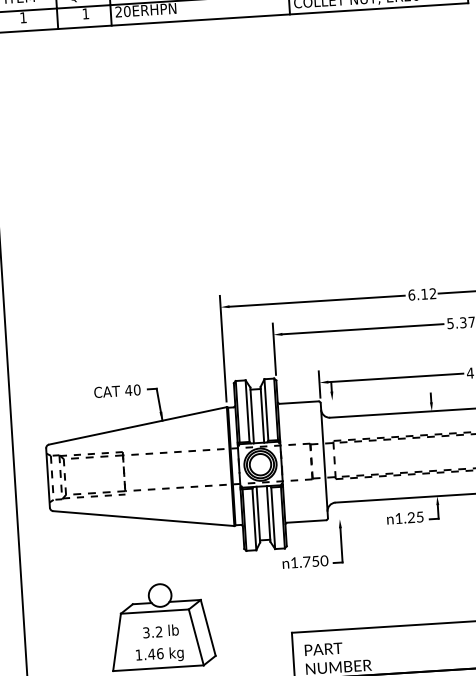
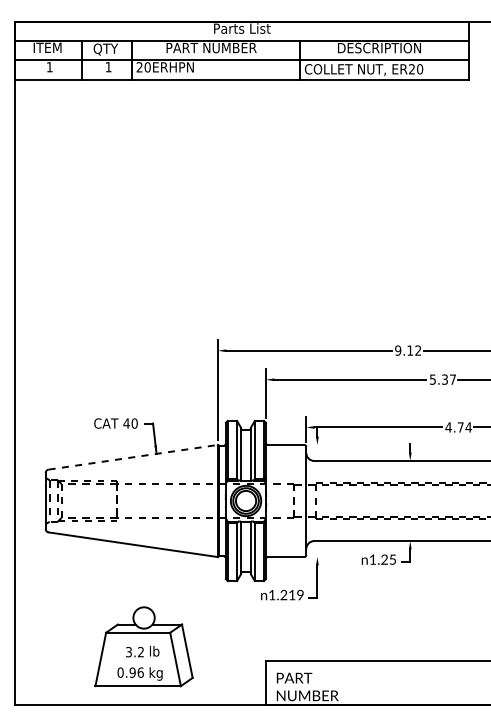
text: (412, 294) -> (398, 350), 6.12 -> 9.12
line: (138, 426) -> (133, 457), solid -> dashed
text: (316, 561) -> (292, 595), 1.750 -> 1.219
text: (145, 654) -> (126, 672), 1.46 -> 0.96

